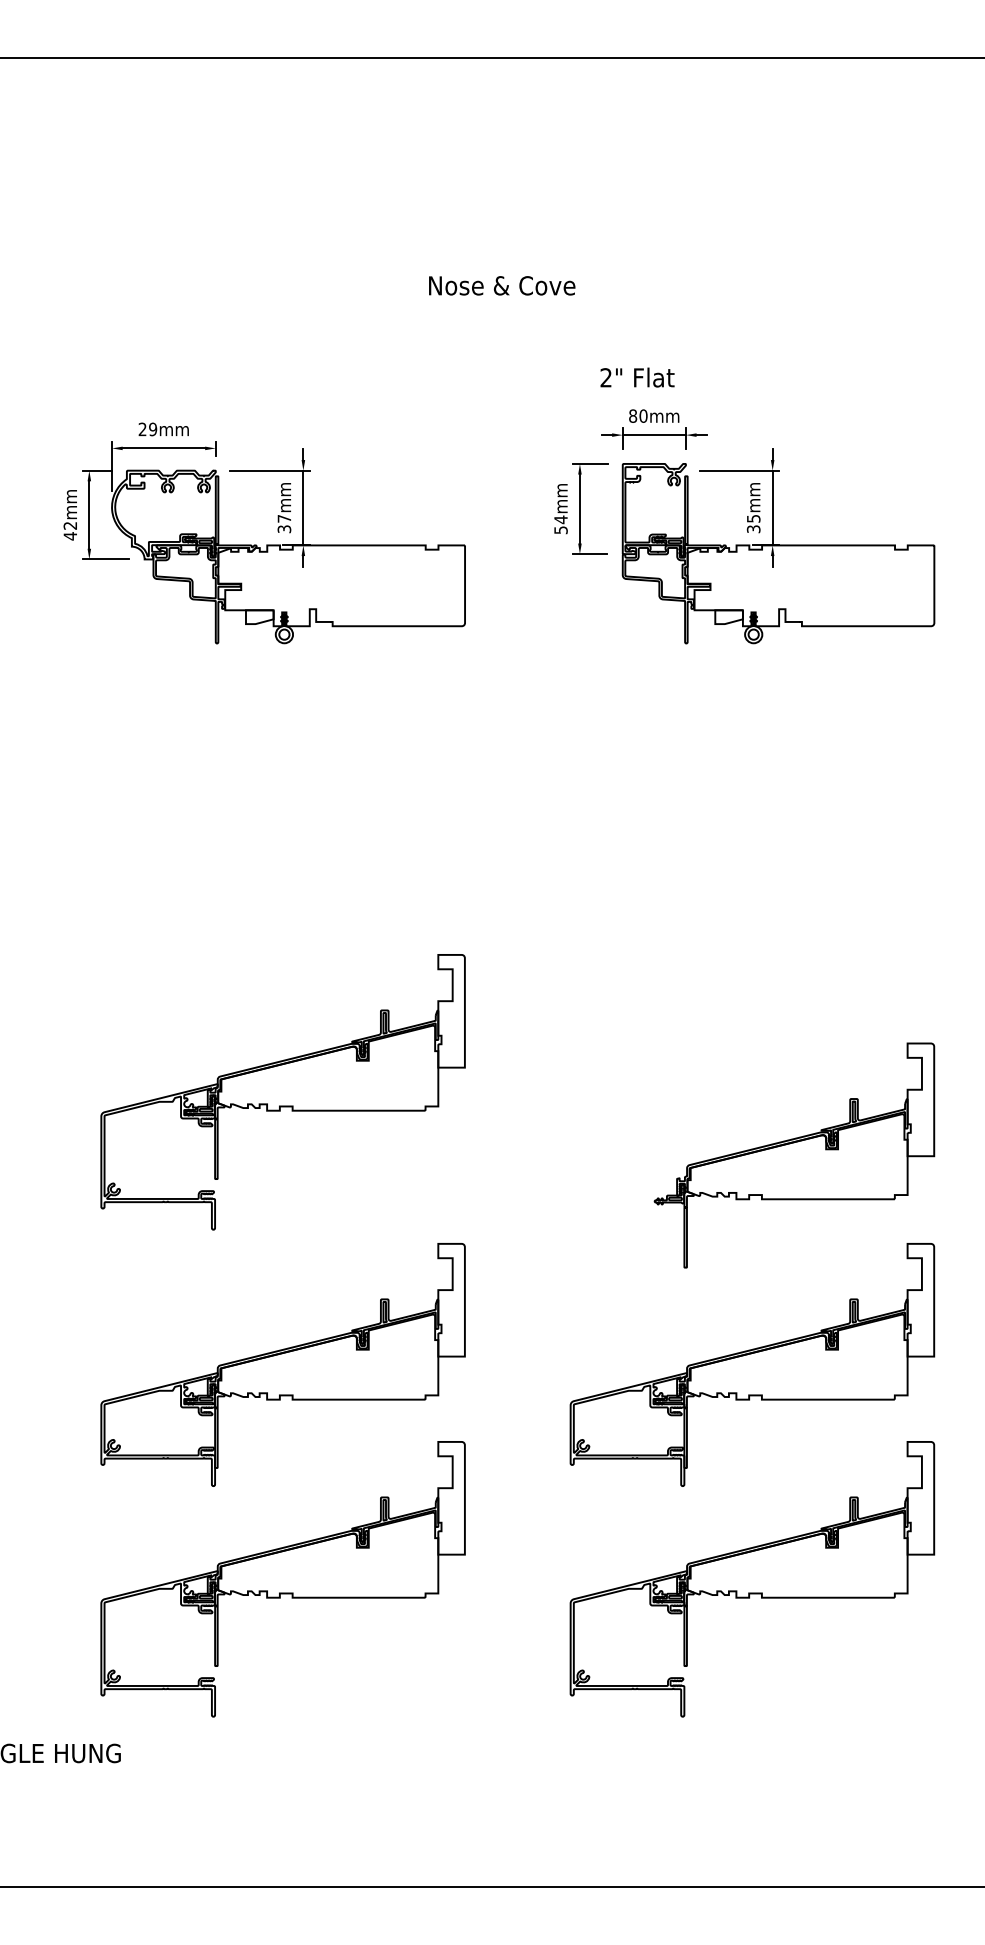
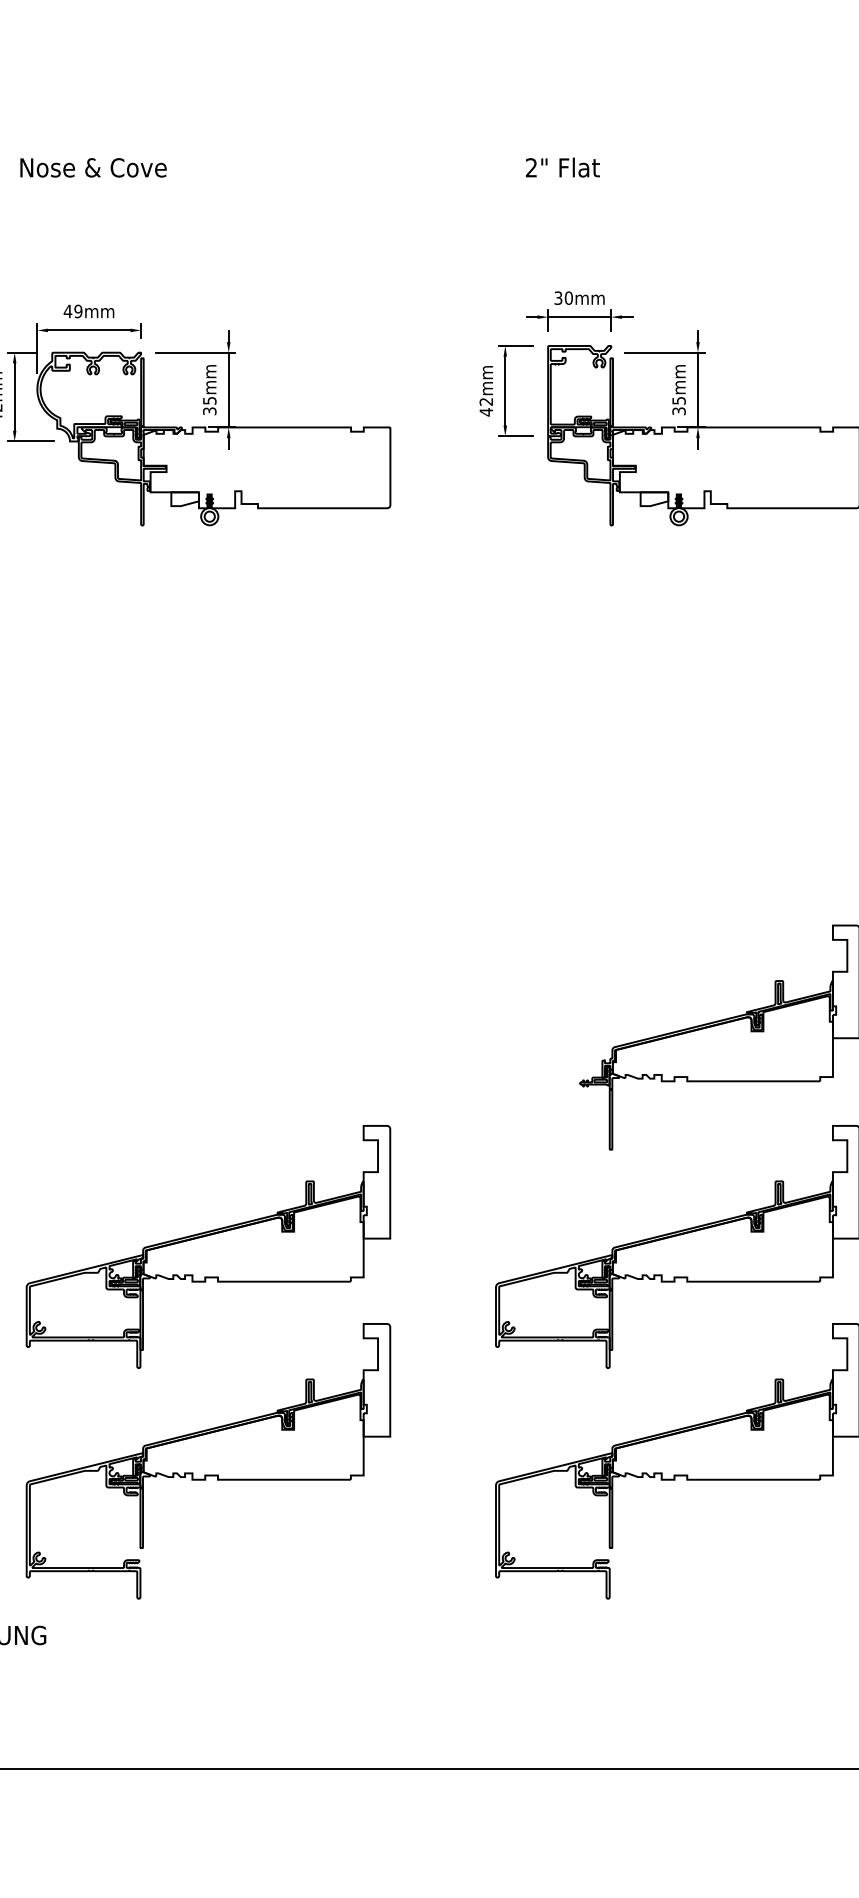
text: (502, 285) -> (93, 167), moved
text: (637, 377) -> (562, 167), moved
text: (633, 415) -> (558, 297), 80mm -> 30mm
text: (142, 429) -> (67, 311), 29mm -> 49mm
text: (284, 518) -> (209, 400), 37mm -> 35mm
text: (560, 524) -> (485, 406), 54mm -> 42mm
part: (282, 1092) -> (207, 974), removed

